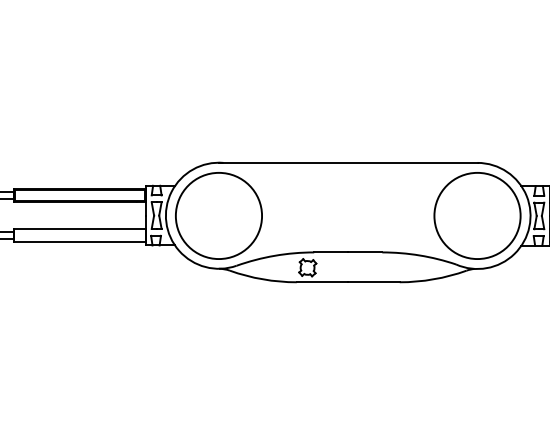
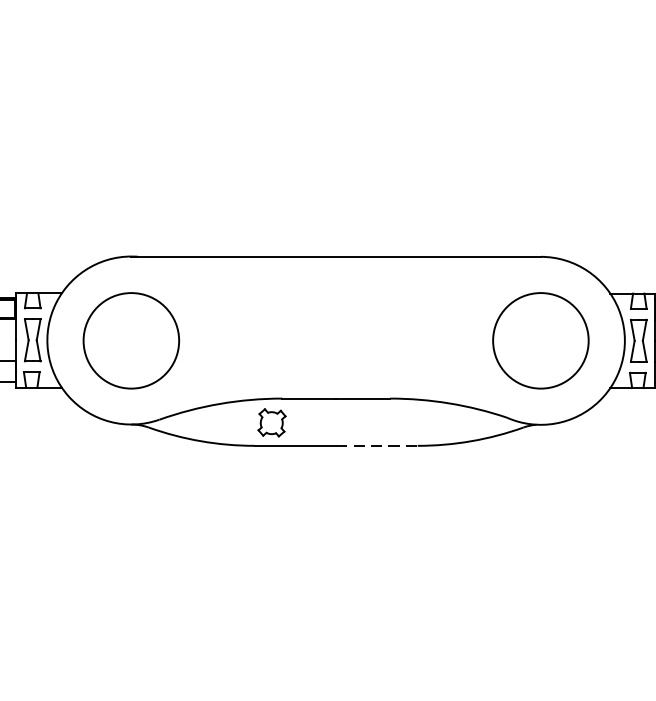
circle: (218, 215) -> (130, 340), size x0.7
circle: (477, 215) -> (540, 340), size x0.7
line: (373, 282) -> (376, 446), solid -> dashed

